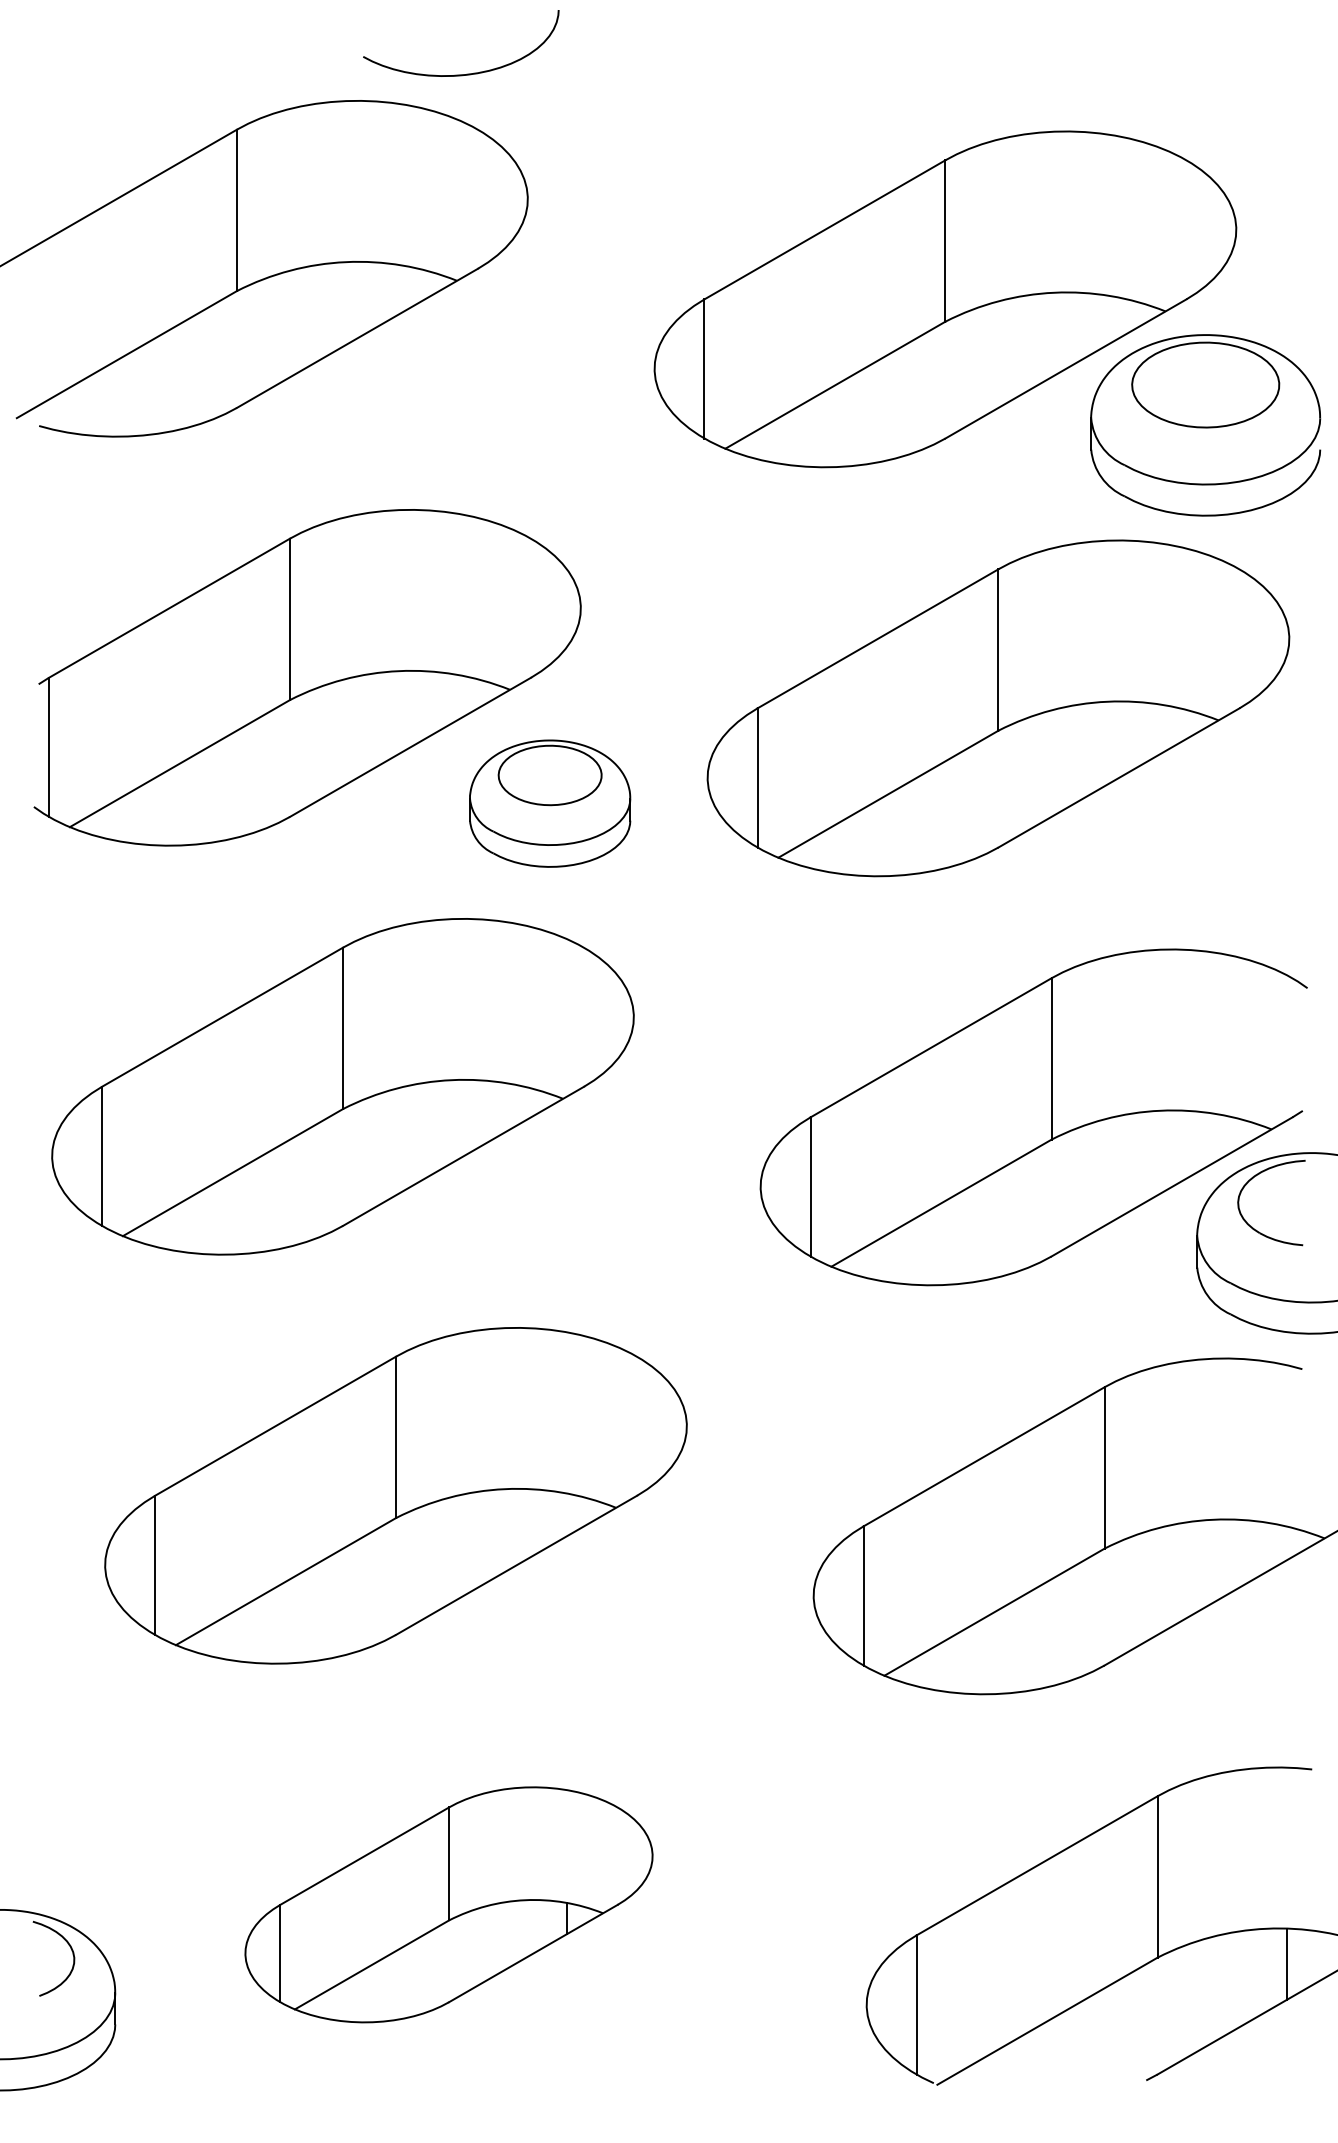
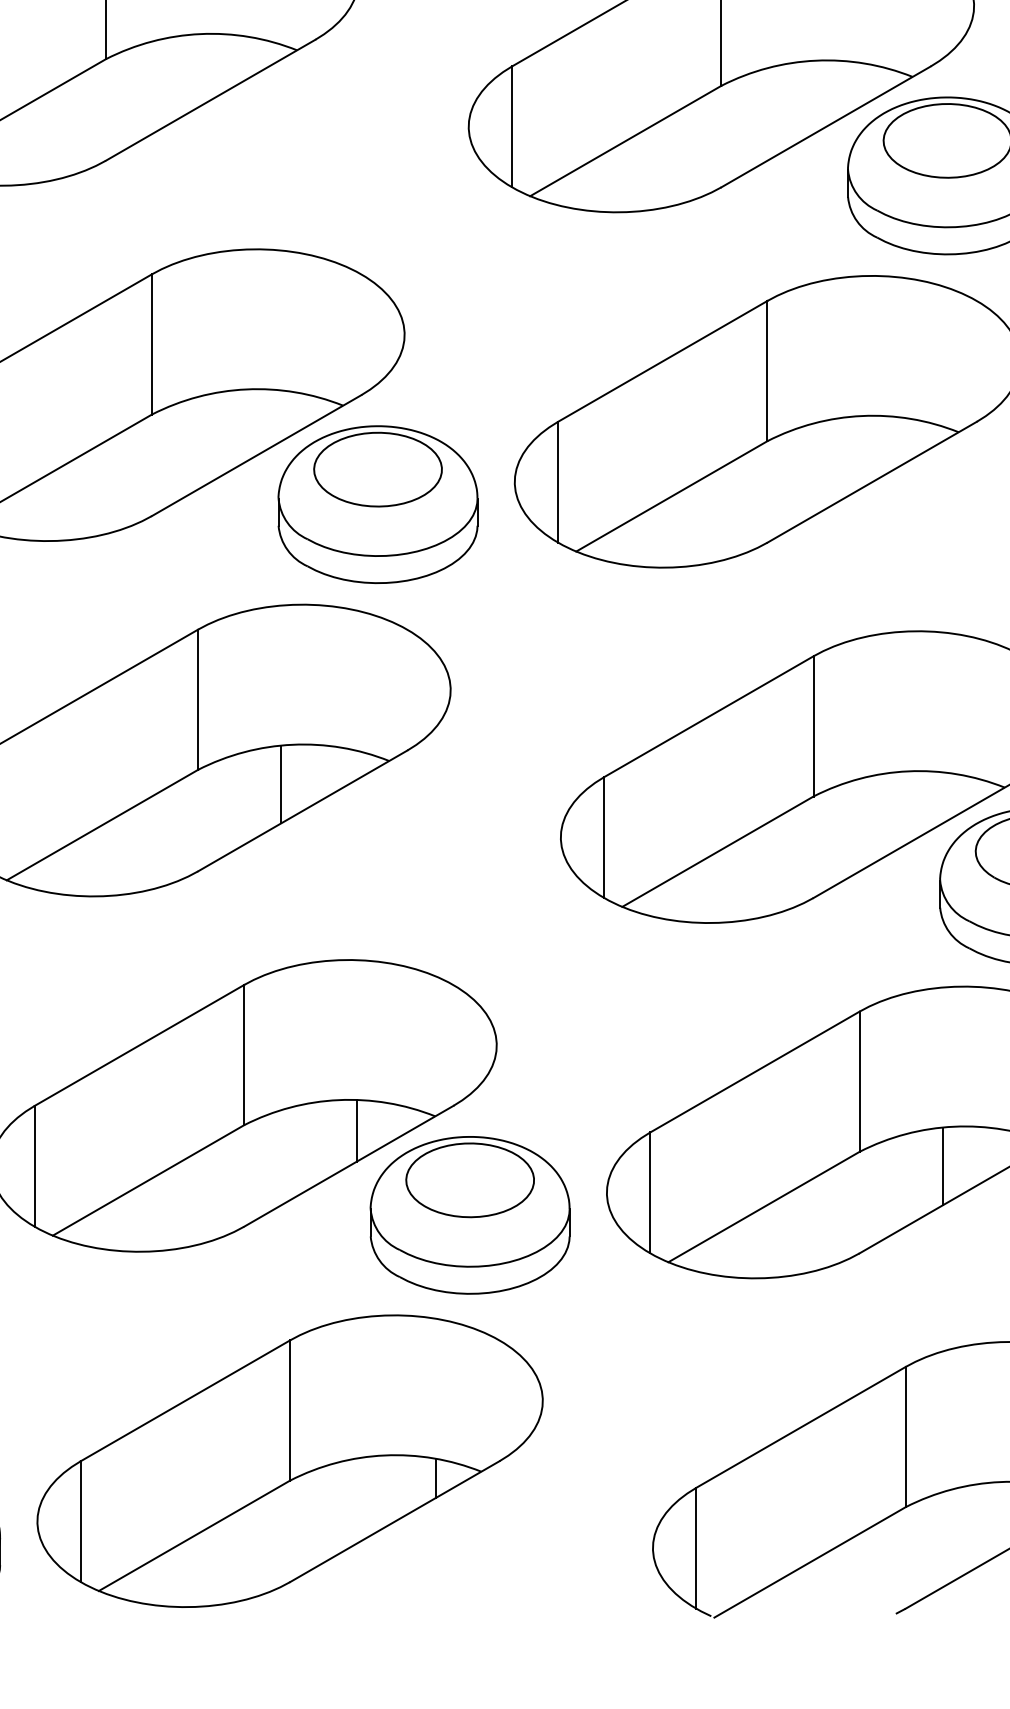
part: (549, 803) -> (377, 504), size x1.43
line: (439, 1125) -> (281, 784), added
line: (525, 1524) -> (356, 1130), added
line: (1200, 1565) -> (942, 1166), added
part: (655, 1621) -> (469, 1215), added
part: (448, 1904) -> (289, 1460), size x1.43

